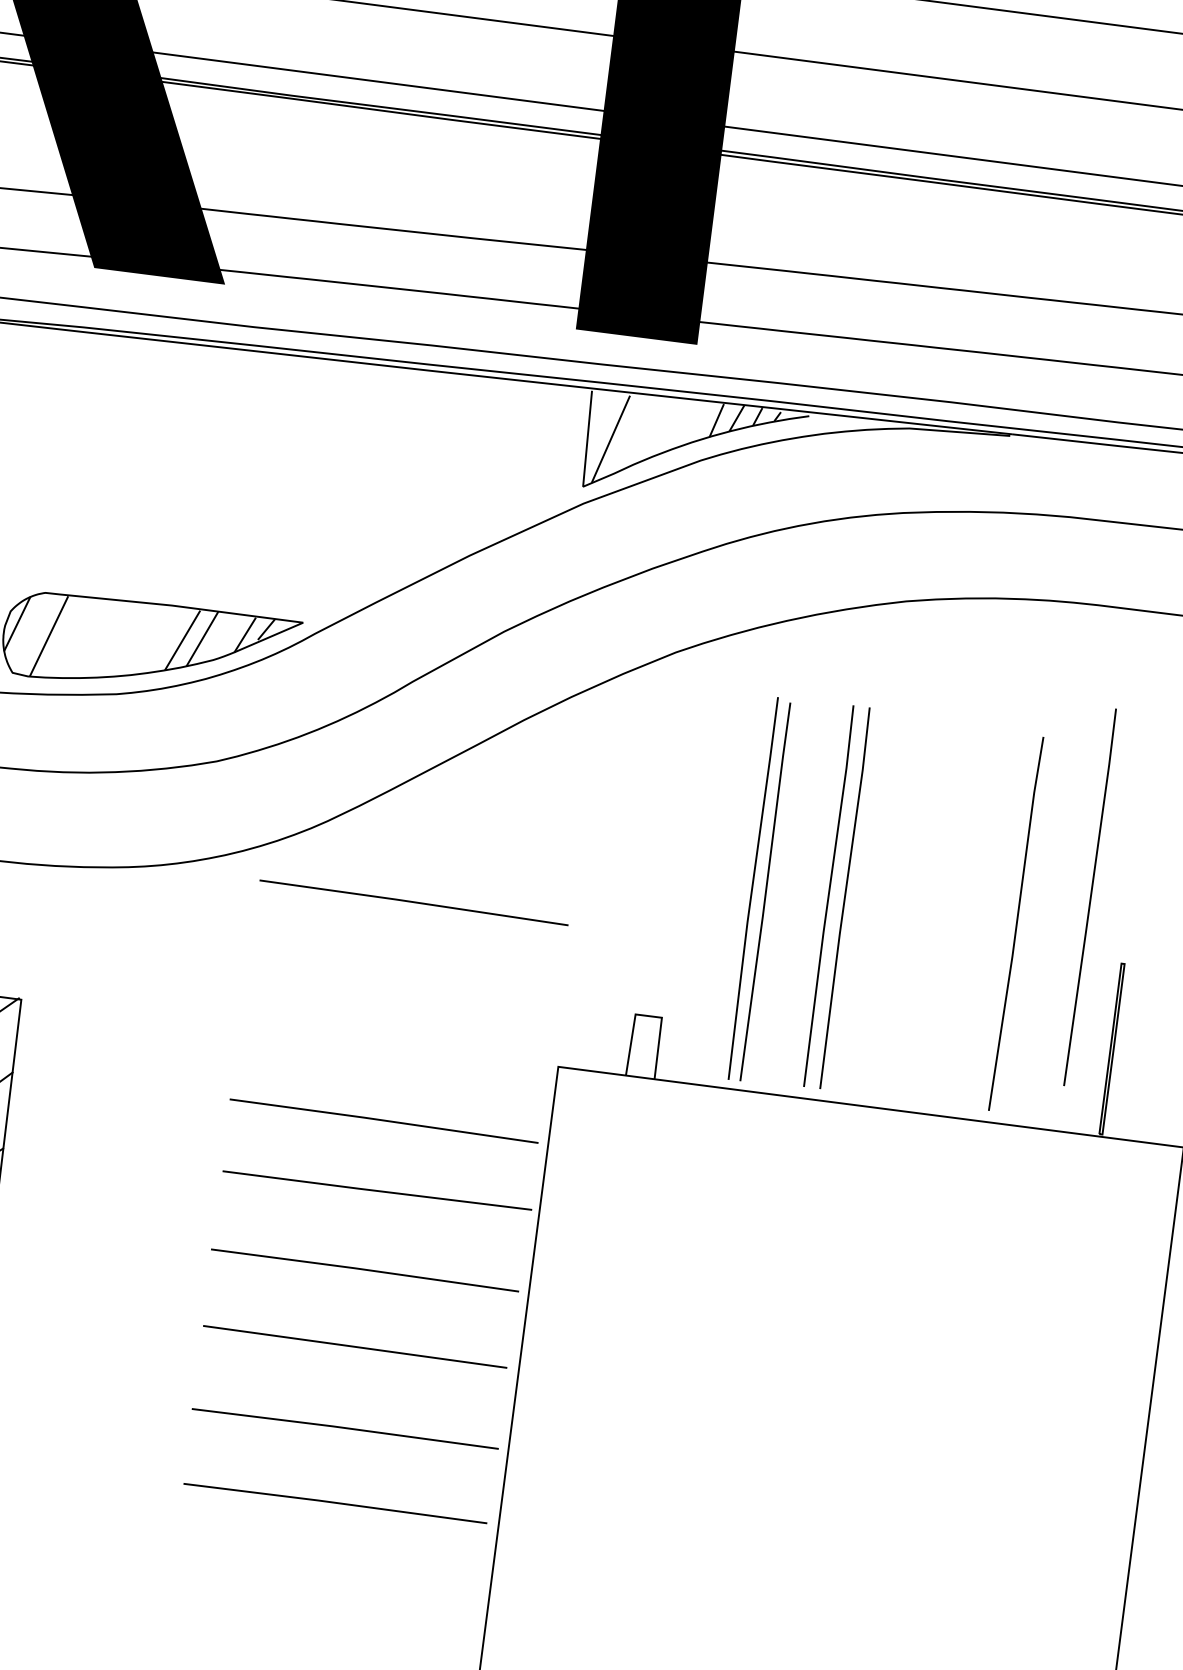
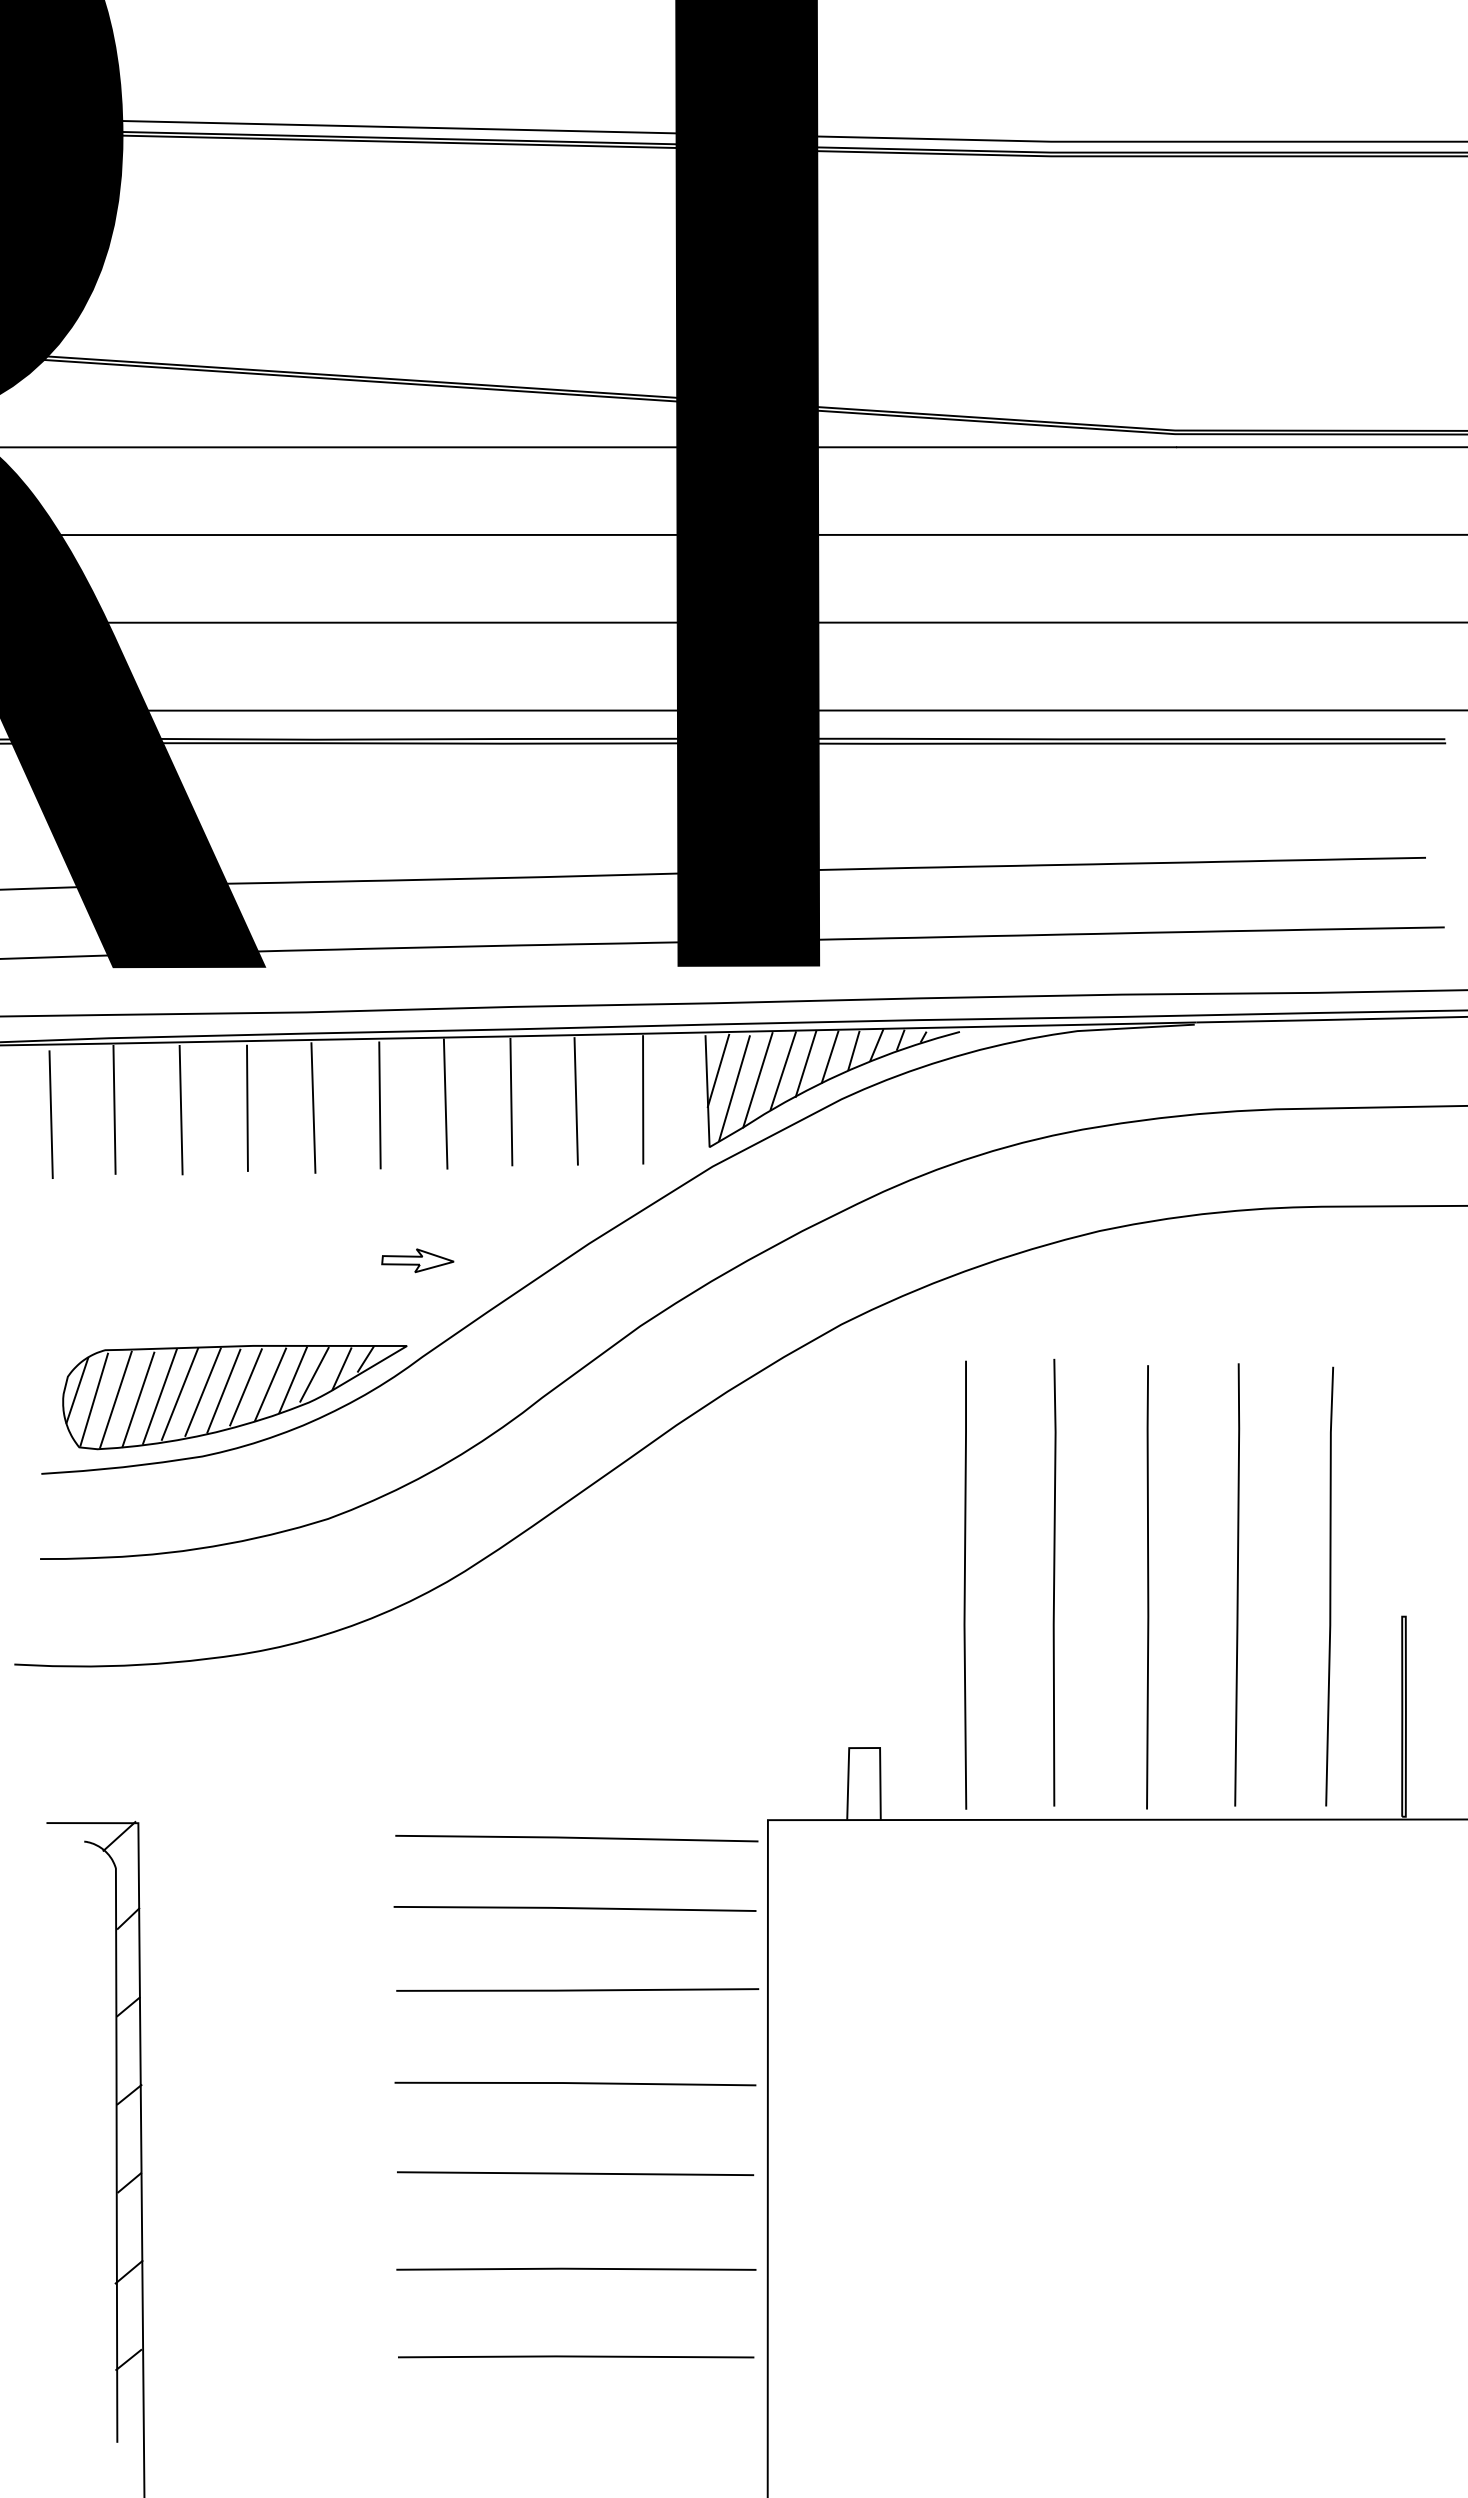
line: (24, 385) -> (50, 1114), added
line: (80, 388) -> (114, 1109), added
line: (136, 396) -> (180, 1109), added
line: (193, 401) -> (247, 1107), added
line: (249, 409) -> (313, 1107), added
line: (306, 414) -> (379, 1105), added
line: (362, 420) -> (445, 1103), added
line: (599, 422) -> (718, 1070), added
line: (695, 422) -> (829, 1056), added
line: (419, 425) -> (511, 1101), added
line: (674, 426) -> (805, 1063), added
line: (653, 429) -> (782, 1070), added
line: (473, 432) -> (575, 1101), added
line: (631, 435) -> (757, 1080), added
line: (532, 438) -> (643, 1099), added
part: (321, 550) -> (417, 1260), added
line: (30, 633) -> (93, 1399), added
line: (221, 636) -> (314, 1374), added
line: (68, 638) -> (138, 1399), added
line: (86, 638) -> (159, 1396), added
line: (103, 638) -> (179, 1393), added
line: (123, 638) -> (202, 1391), added
line: (141, 640) -> (223, 1390), added
line: (160, 640) -> (245, 1387), added
line: (765, 892) -> (1147, 1587), moved
line: (1090, 897) -> (1237, 1584), moved
line: (845, 898) -> (1073, 1582), removed
line: (413, 902) -> (576, 1838), moved
line: (1016, 923) -> (1329, 1586), moved

